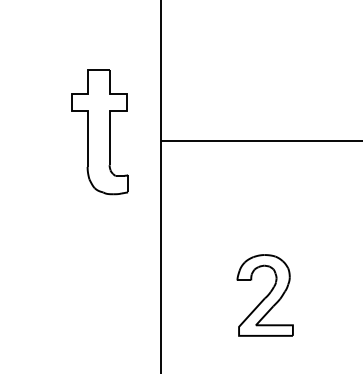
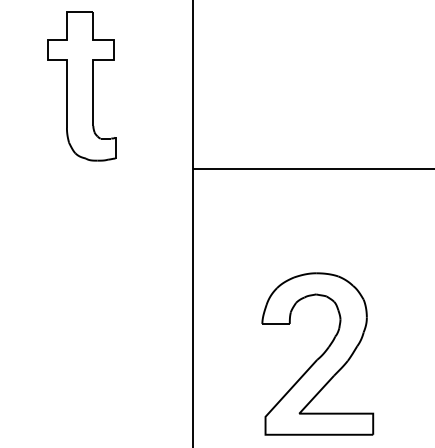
part: (99, 132) -> (81, 86), moved
part: (264, 295) -> (317, 353), size x1.67

